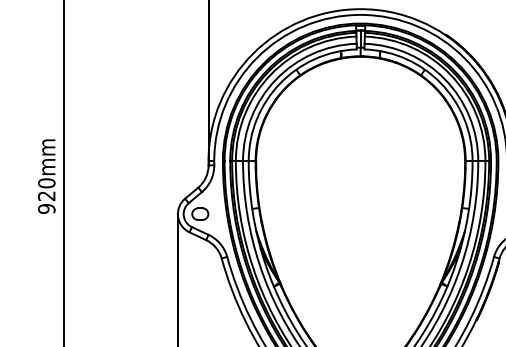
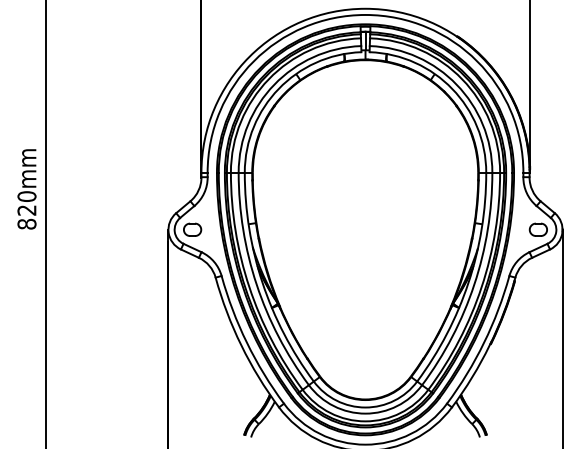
text: (46, 208) -> (26, 223), 920mm -> 820mm

